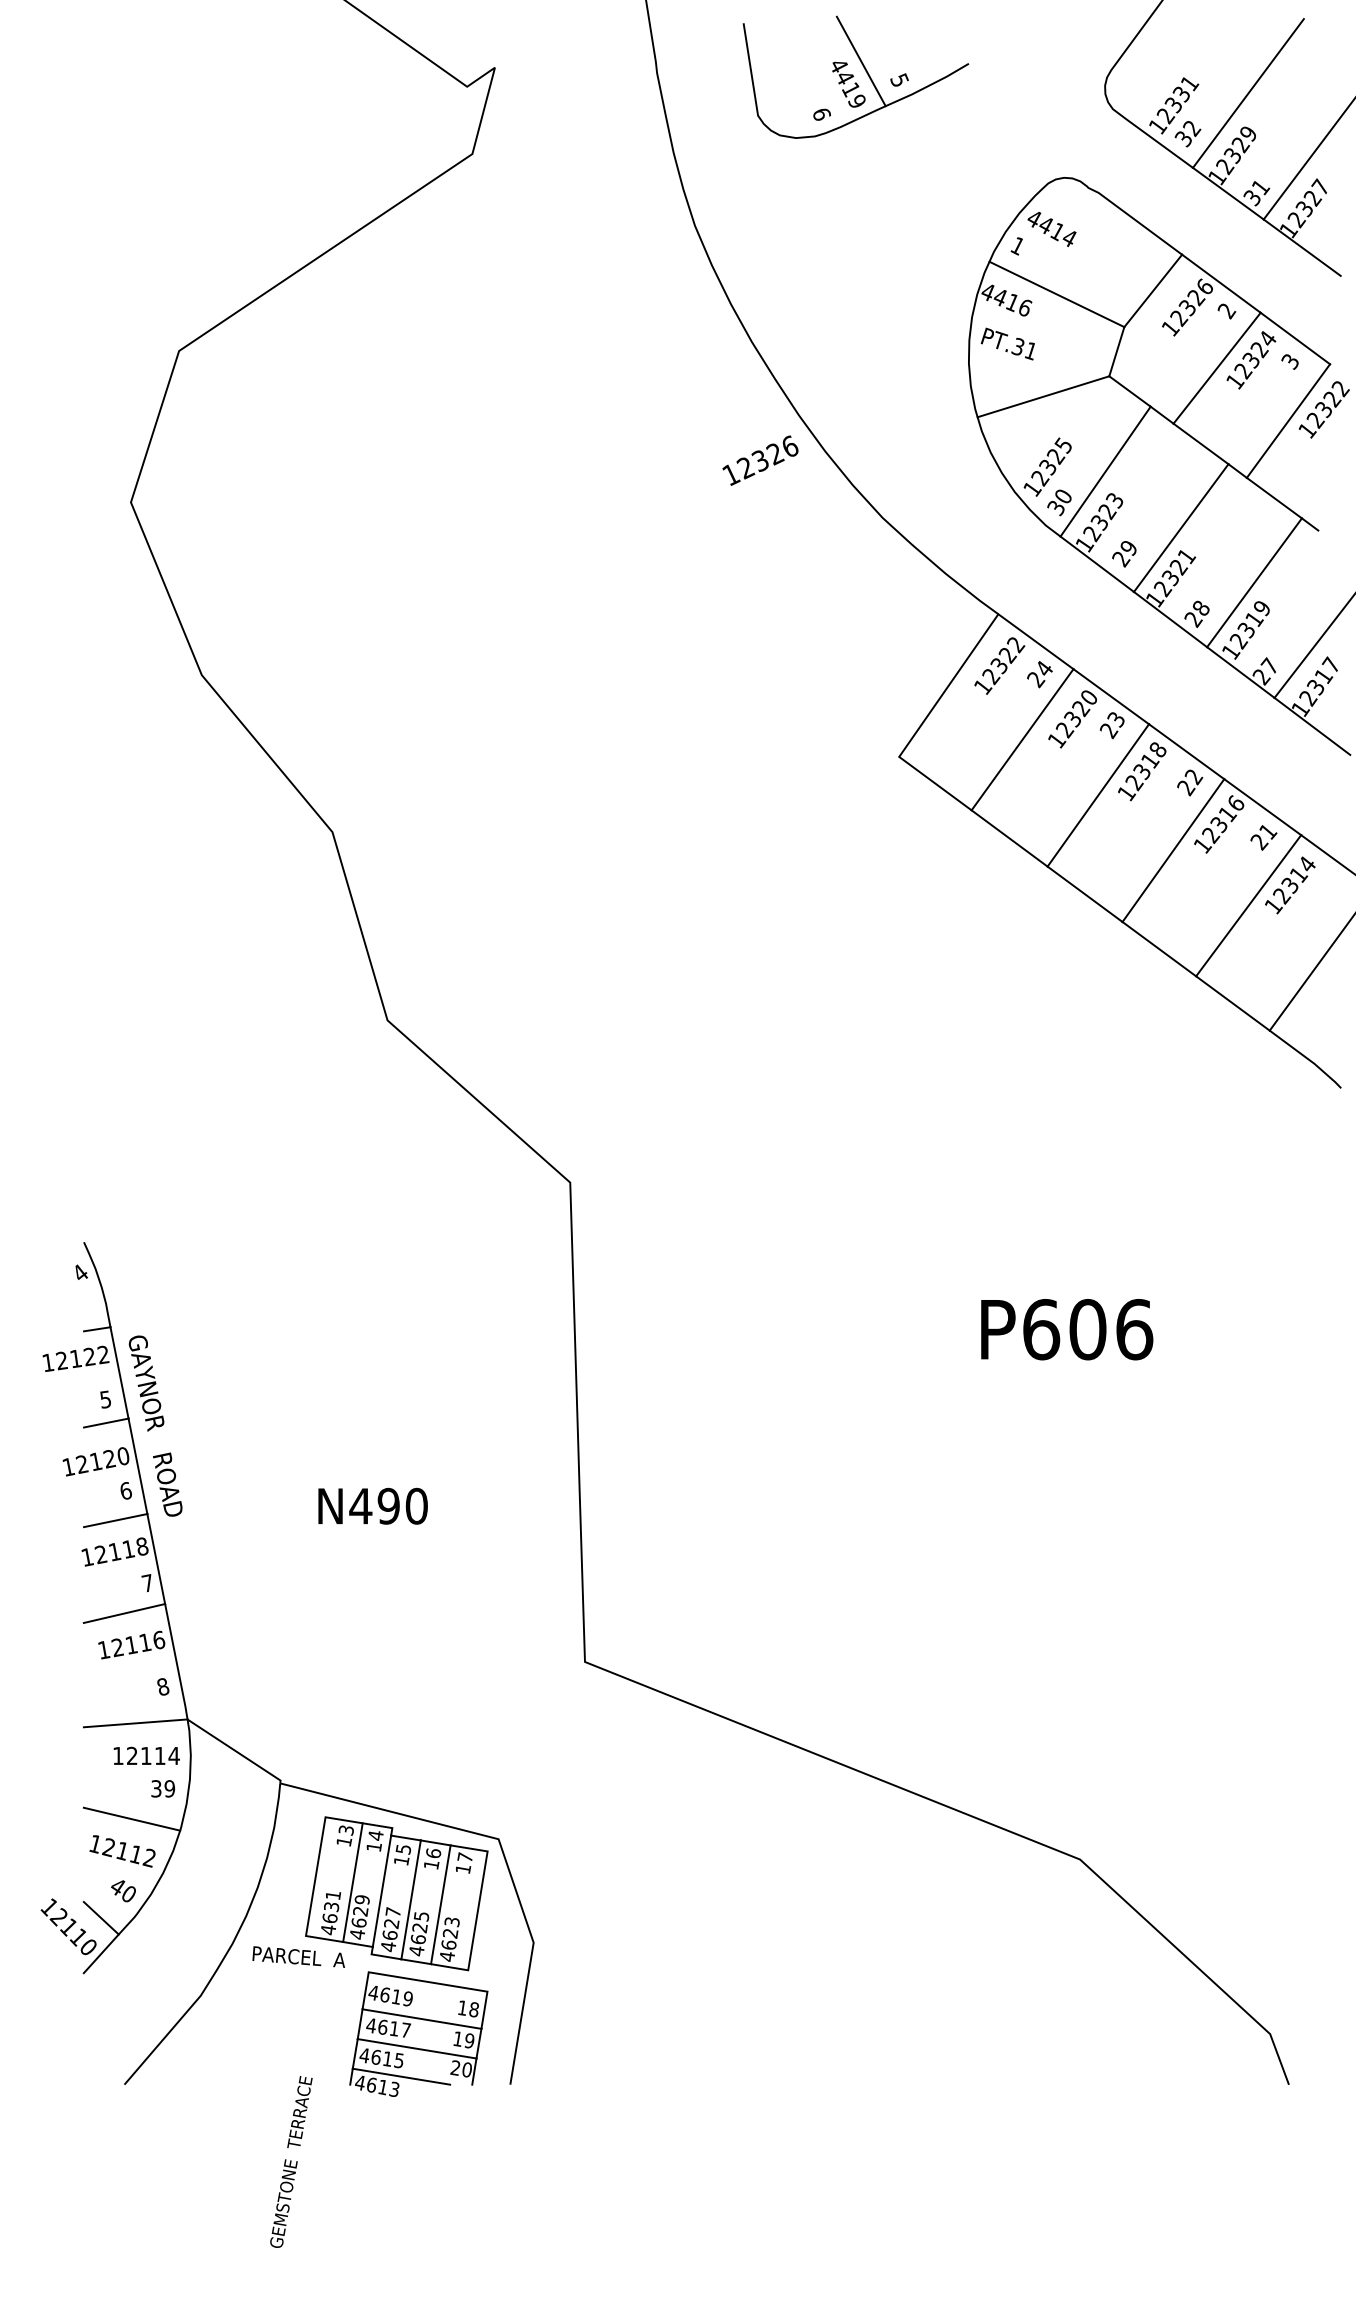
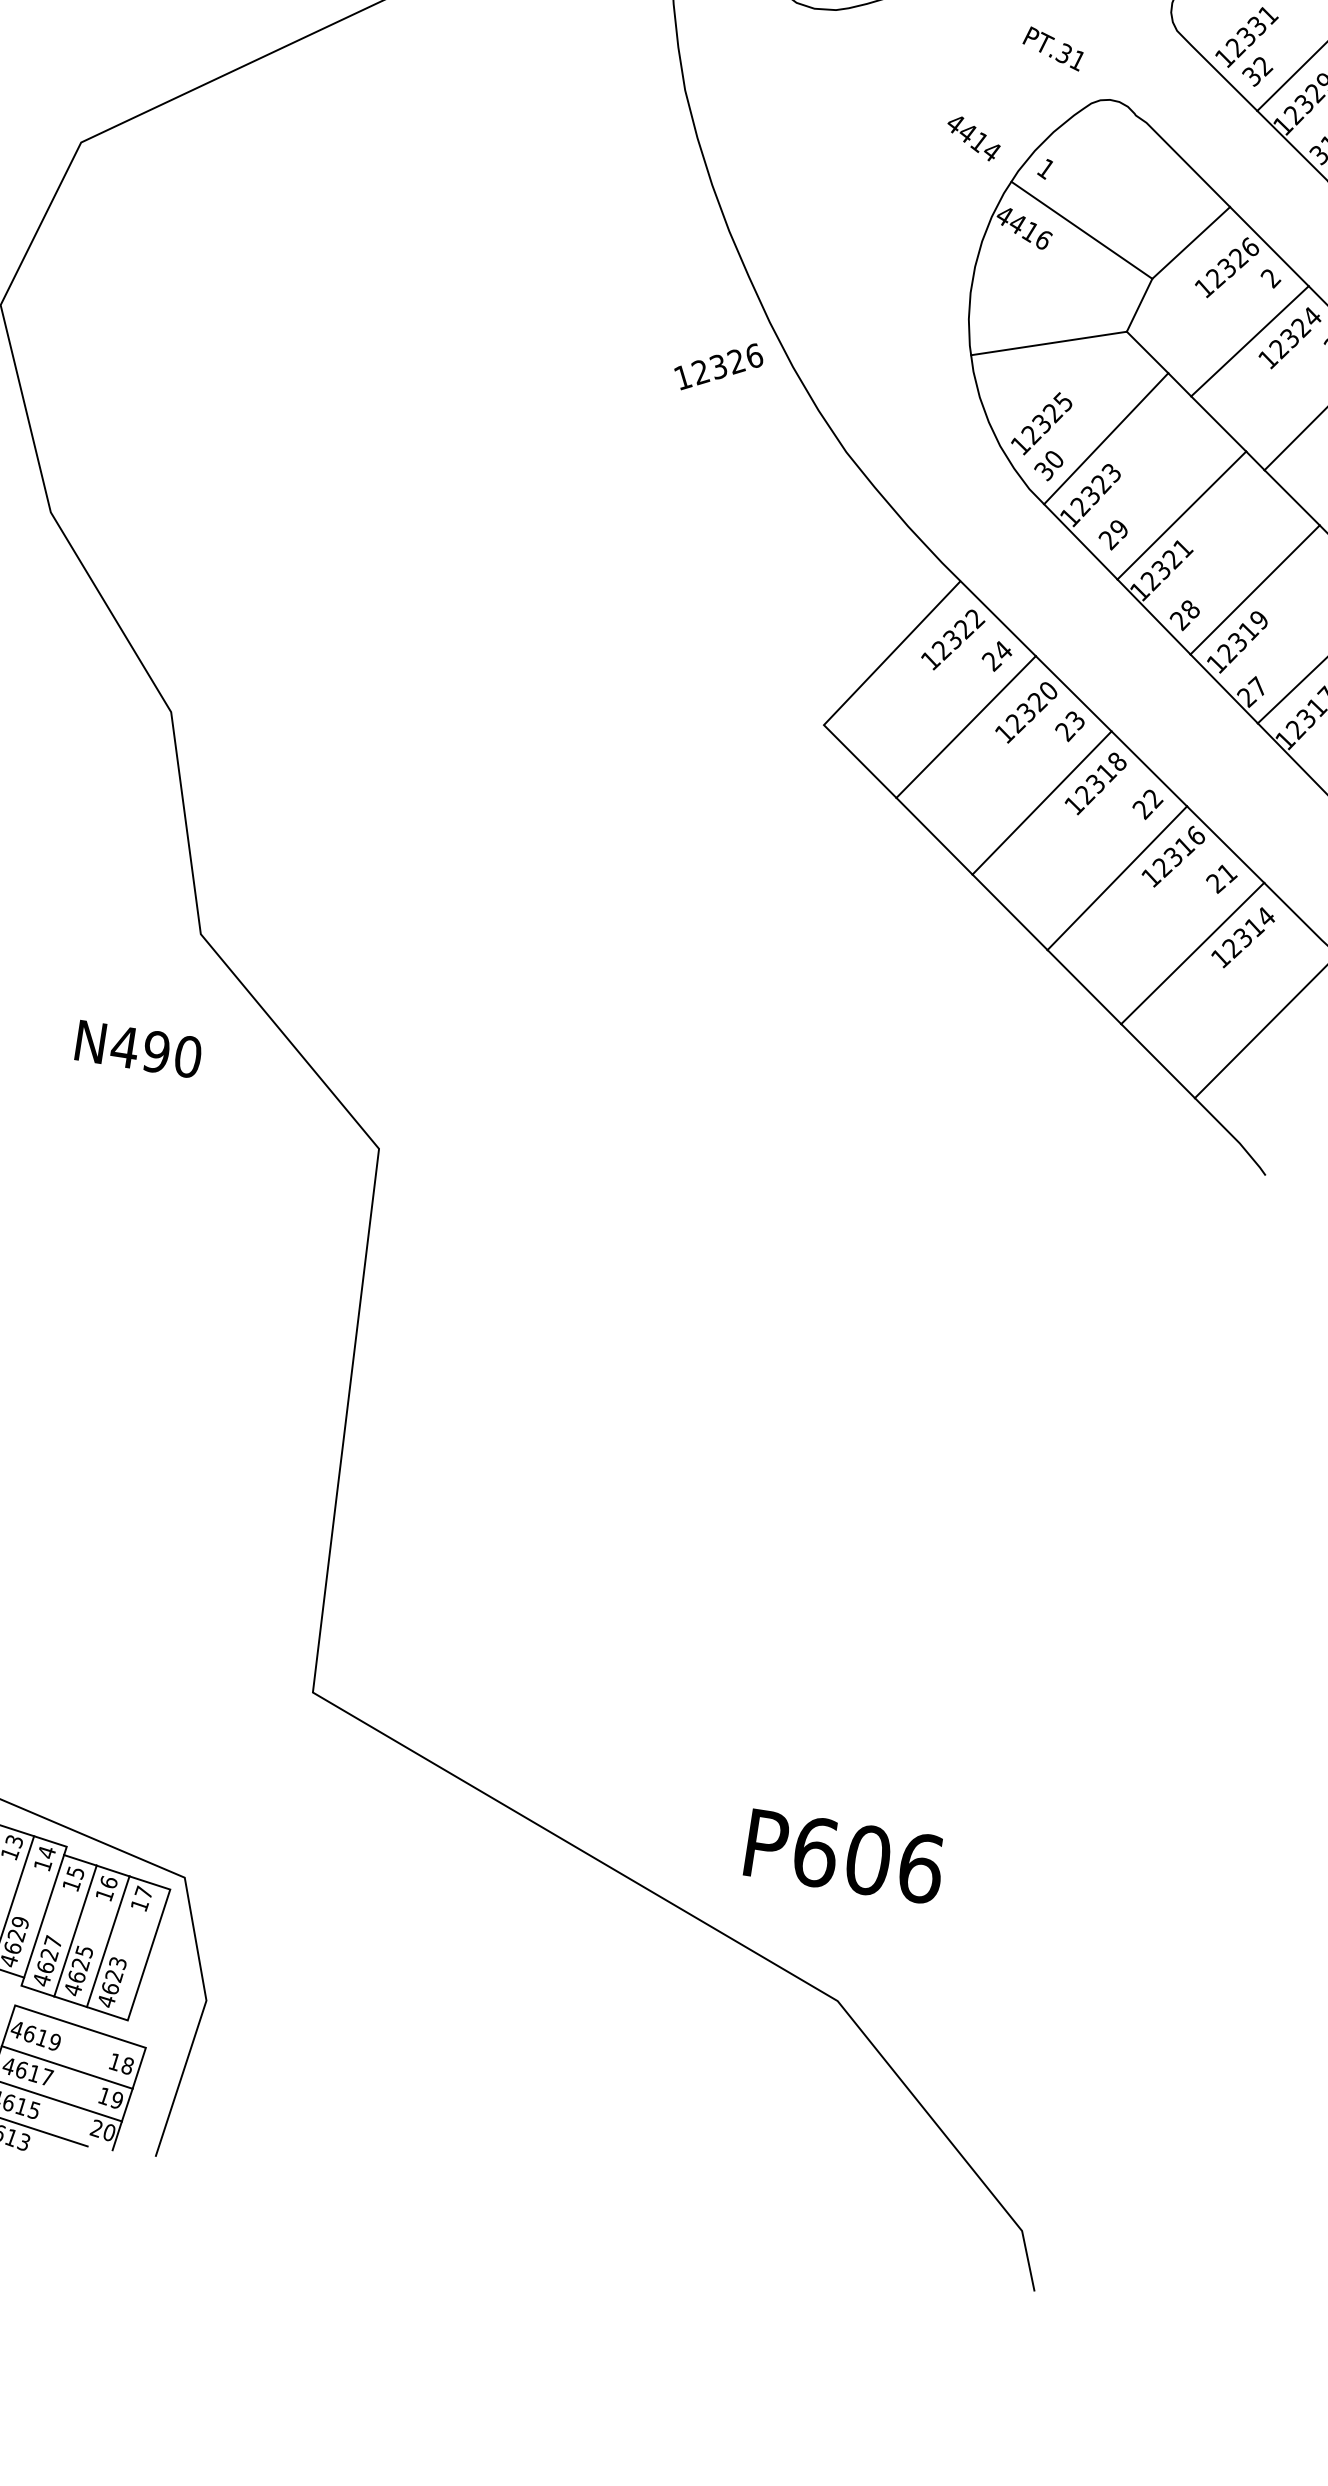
text: (1051, 229) -> (972, 138), moved
text: (1007, 343) -> (1052, 47), moved
text: (1067, 1329) -> (845, 1856), moved
text: (372, 1505) -> (138, 1048), moved

